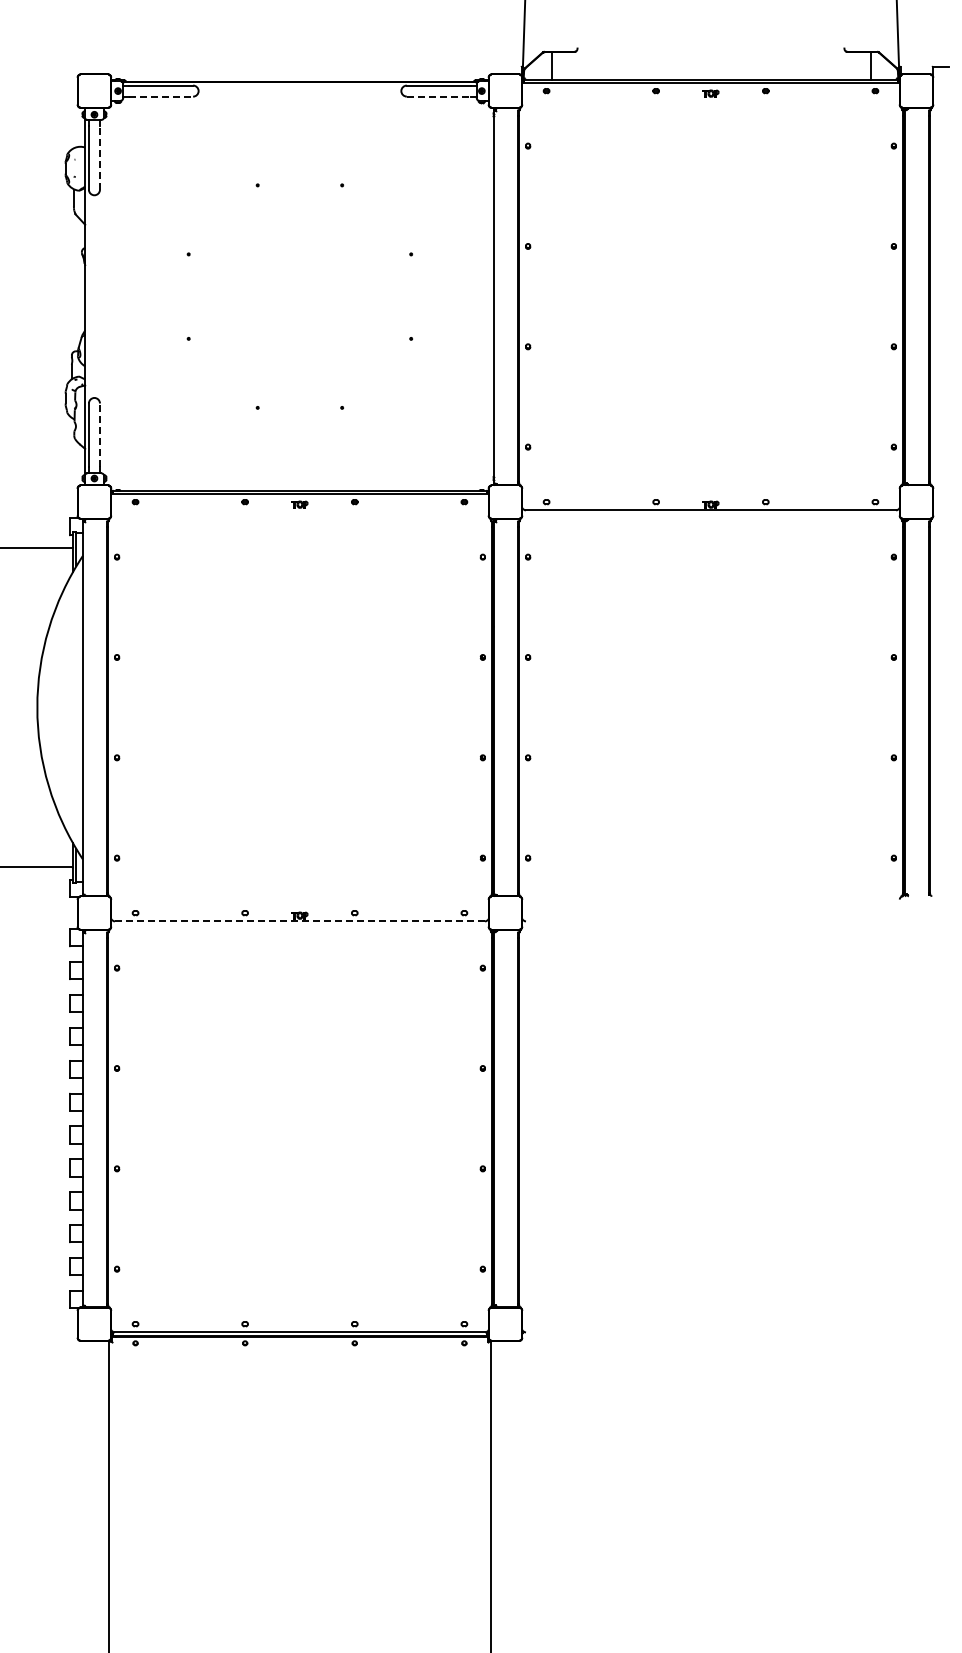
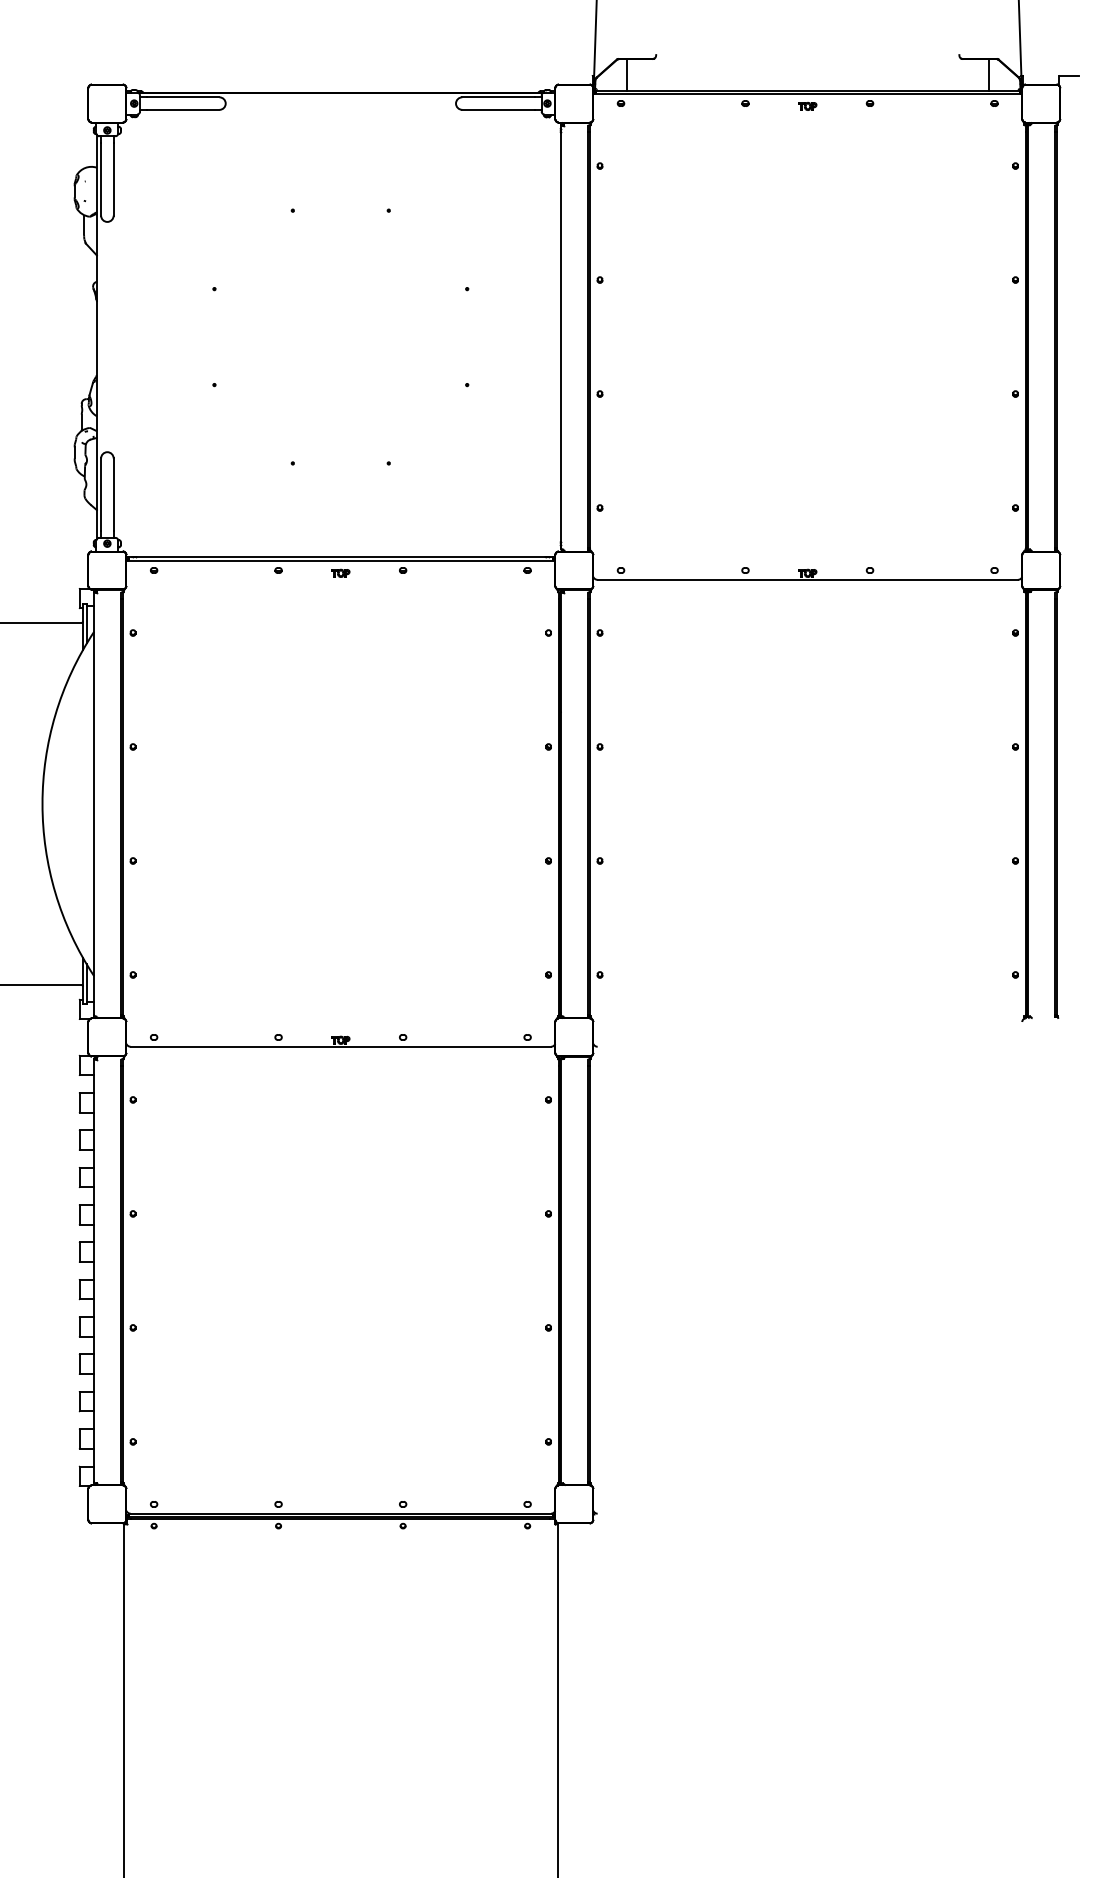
line: (161, 96) -> (183, 109), dashed -> solid
line: (438, 96) -> (498, 109), dashed -> solid
line: (99, 157) -> (113, 179), dashed -> solid
line: (99, 435) -> (113, 494), dashed -> solid
line: (299, 921) -> (340, 1046), dashed -> solid

